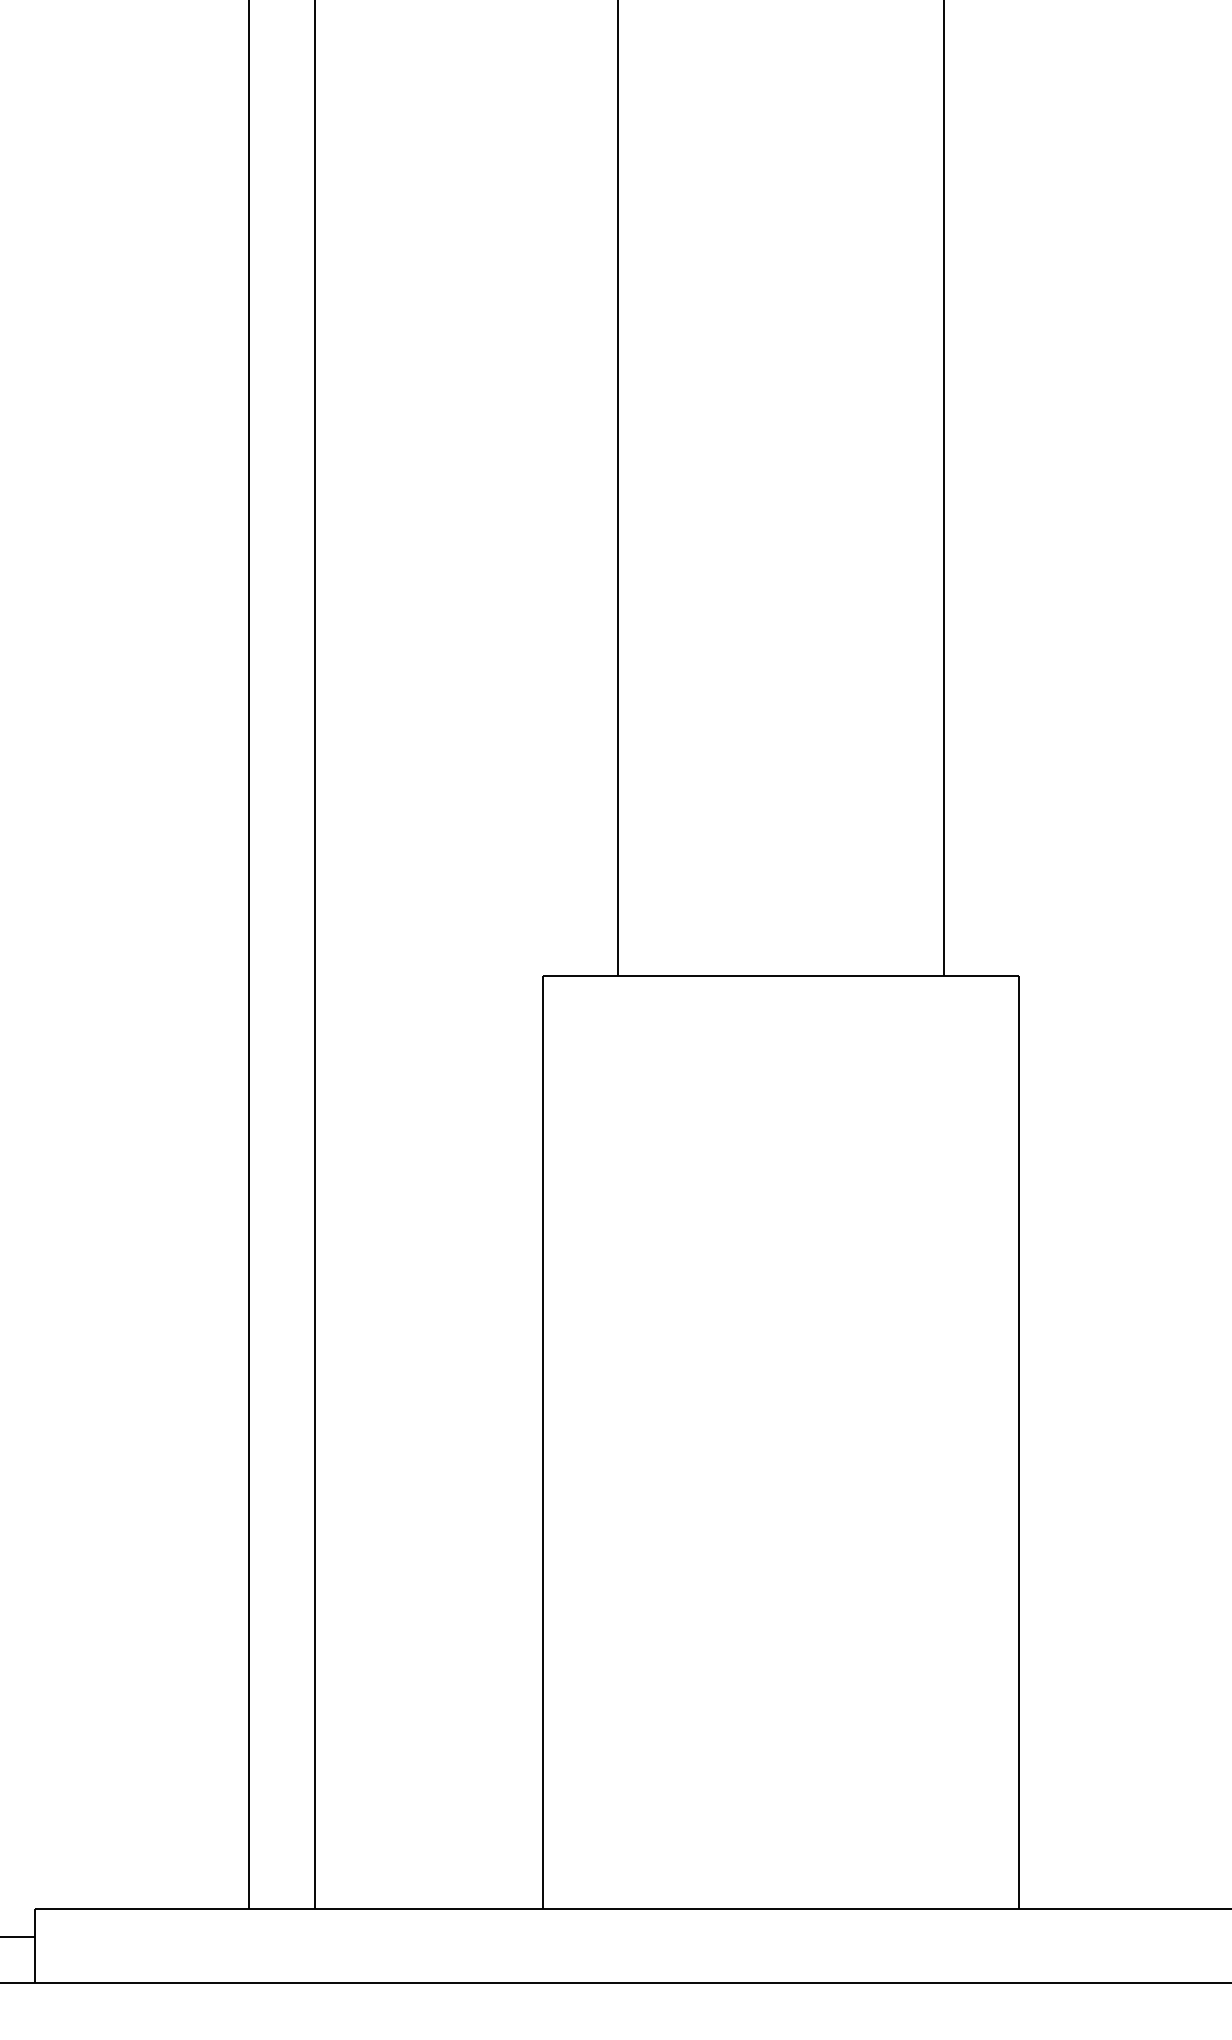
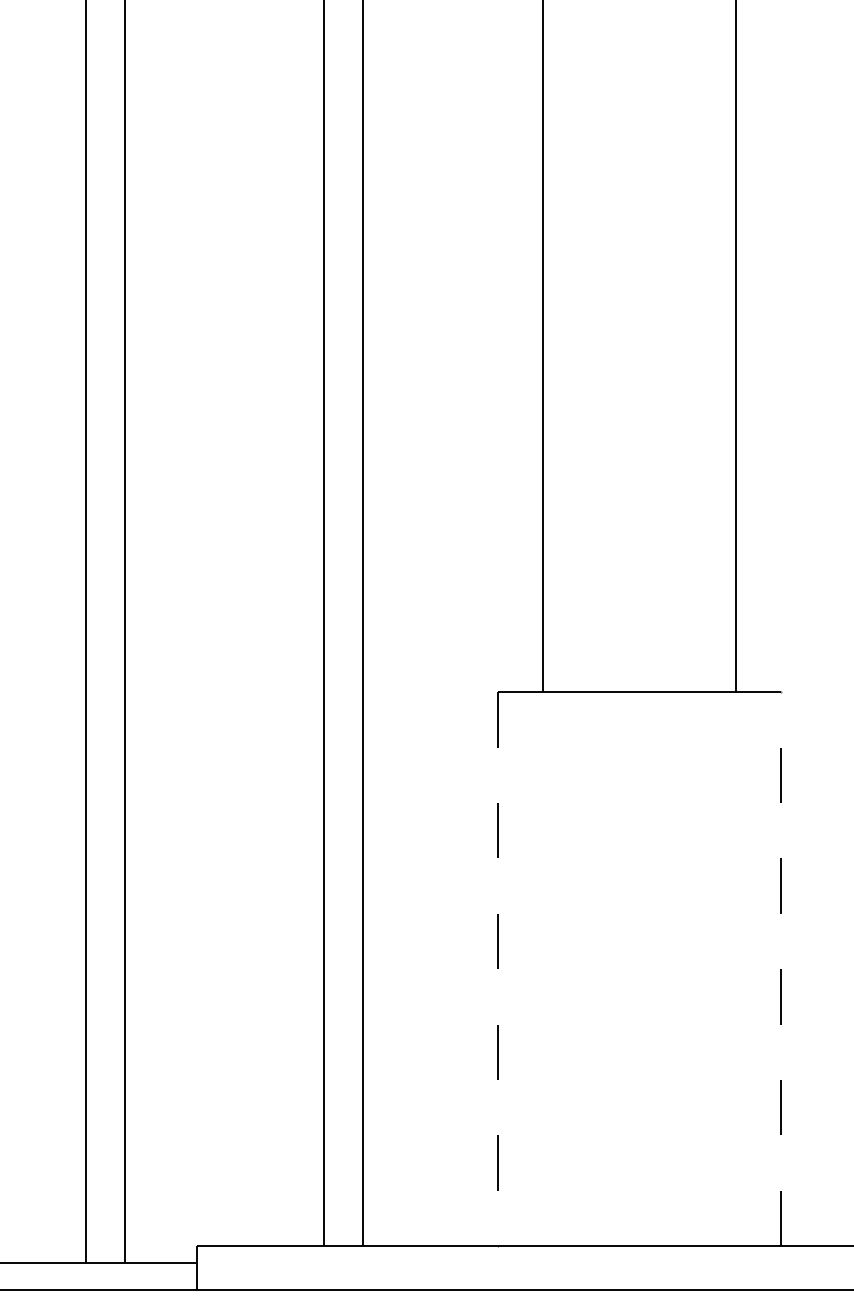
line: (543, 1443) -> (498, 969), solid -> dashed
line: (1018, 1443) -> (780, 969), solid -> dashed

